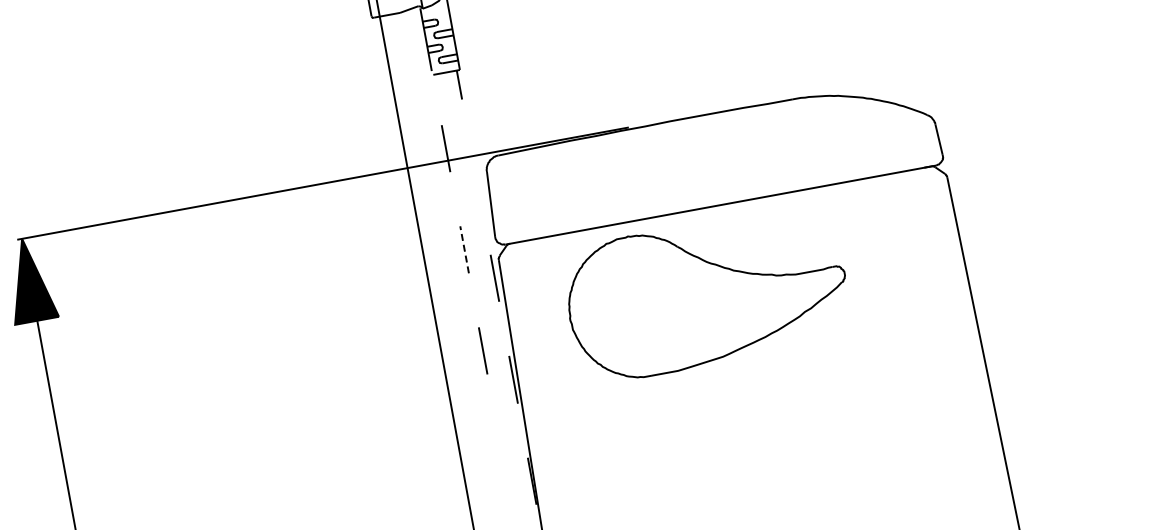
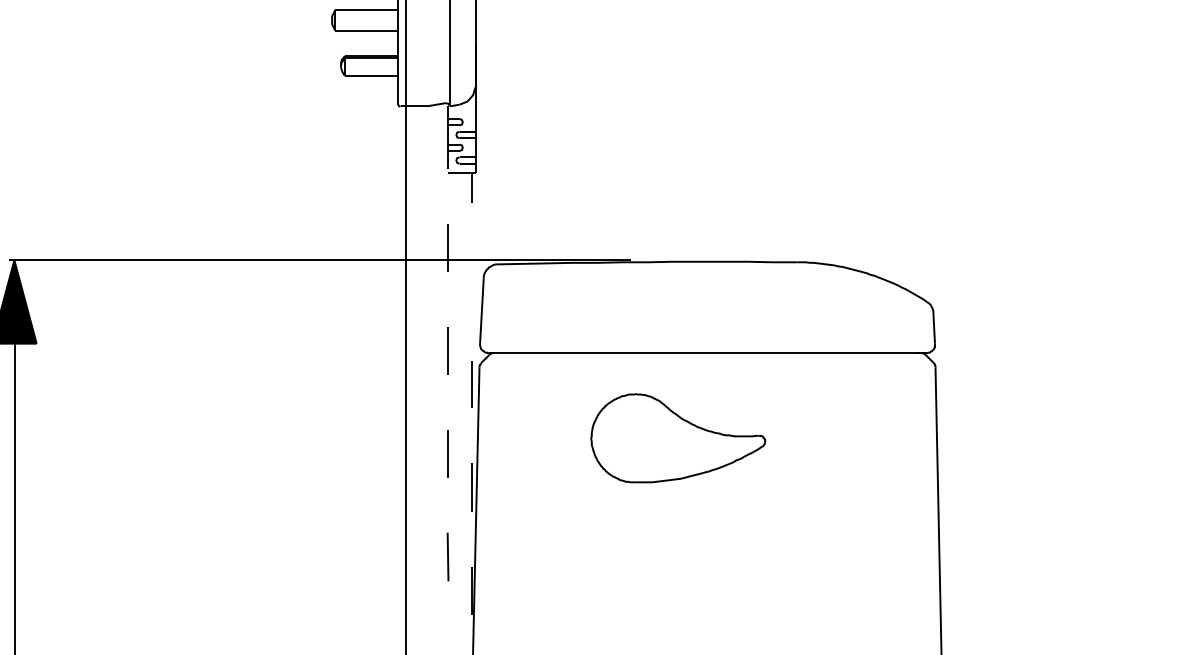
line: (464, 250) -> (447, 351), dashed -> solid
part: (707, 294) -> (678, 438), size x0.62
line: (501, 451) -> (447, 556), added

